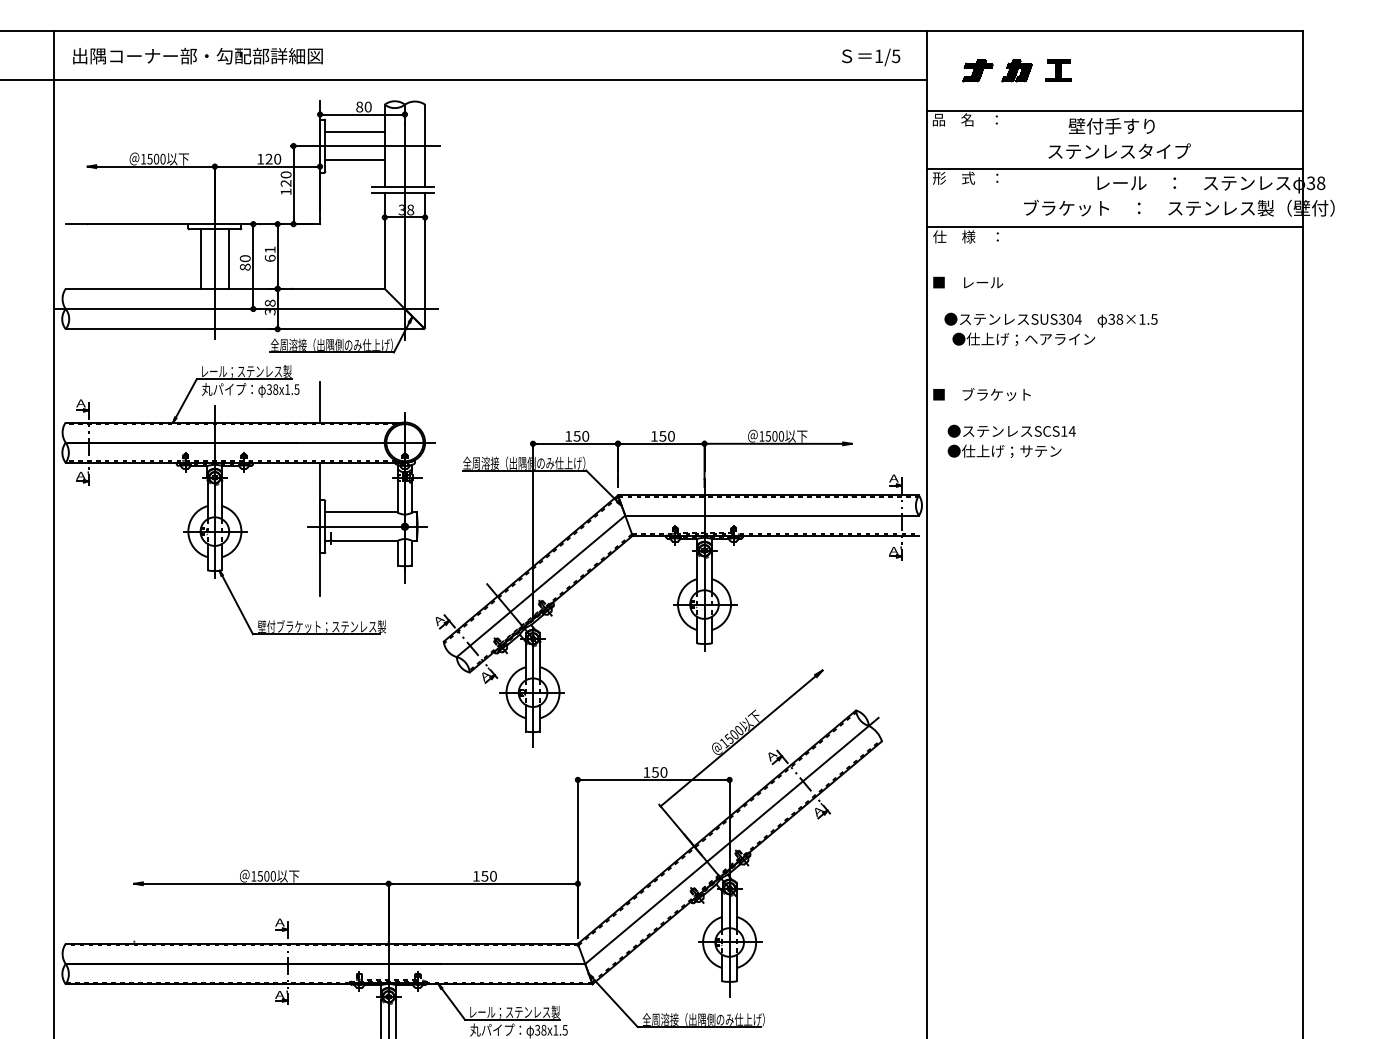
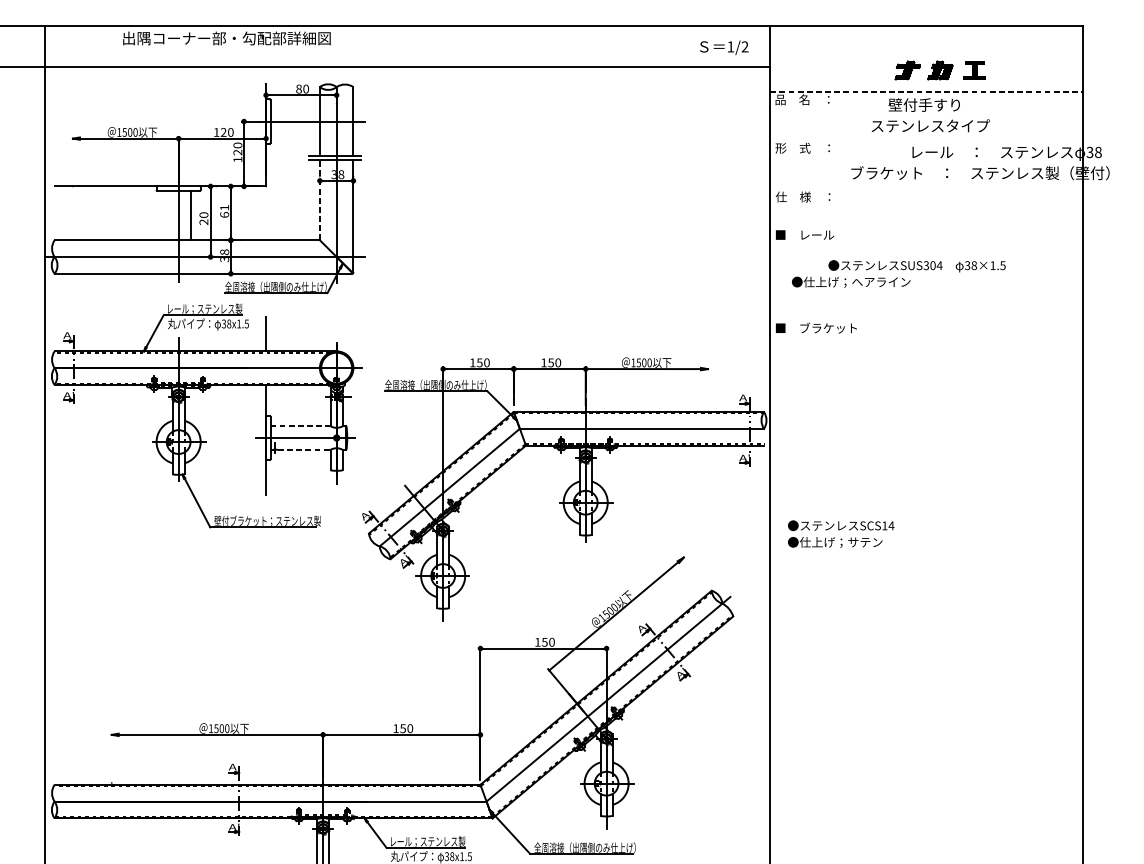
text: (197, 55) -> (226, 37), moved
text: (896, 56) -> (745, 47), 1/5 -> 1/2
part: (1016, 70) -> (939, 70), moved
line: (1115, 110) -> (927, 91), solid -> dashed
line: (354, 131) -> (294, 109), removed
line: (354, 160) -> (294, 133), removed
line: (1114, 168) -> (926, 140), removed
line: (1114, 227) -> (926, 189), removed
line: (384, 240) -> (319, 200), solid -> dashed
line: (200, 258) -> (166, 215), removed
text: (245, 266) -> (204, 221), 80 -> 20
text: (1050, 319) -> (916, 265), moved
text: (1011, 440) -> (840, 533), moved
line: (361, 512) -> (300, 426), solid -> dashed
line: (365, 541) -> (303, 450), solid -> dashed

